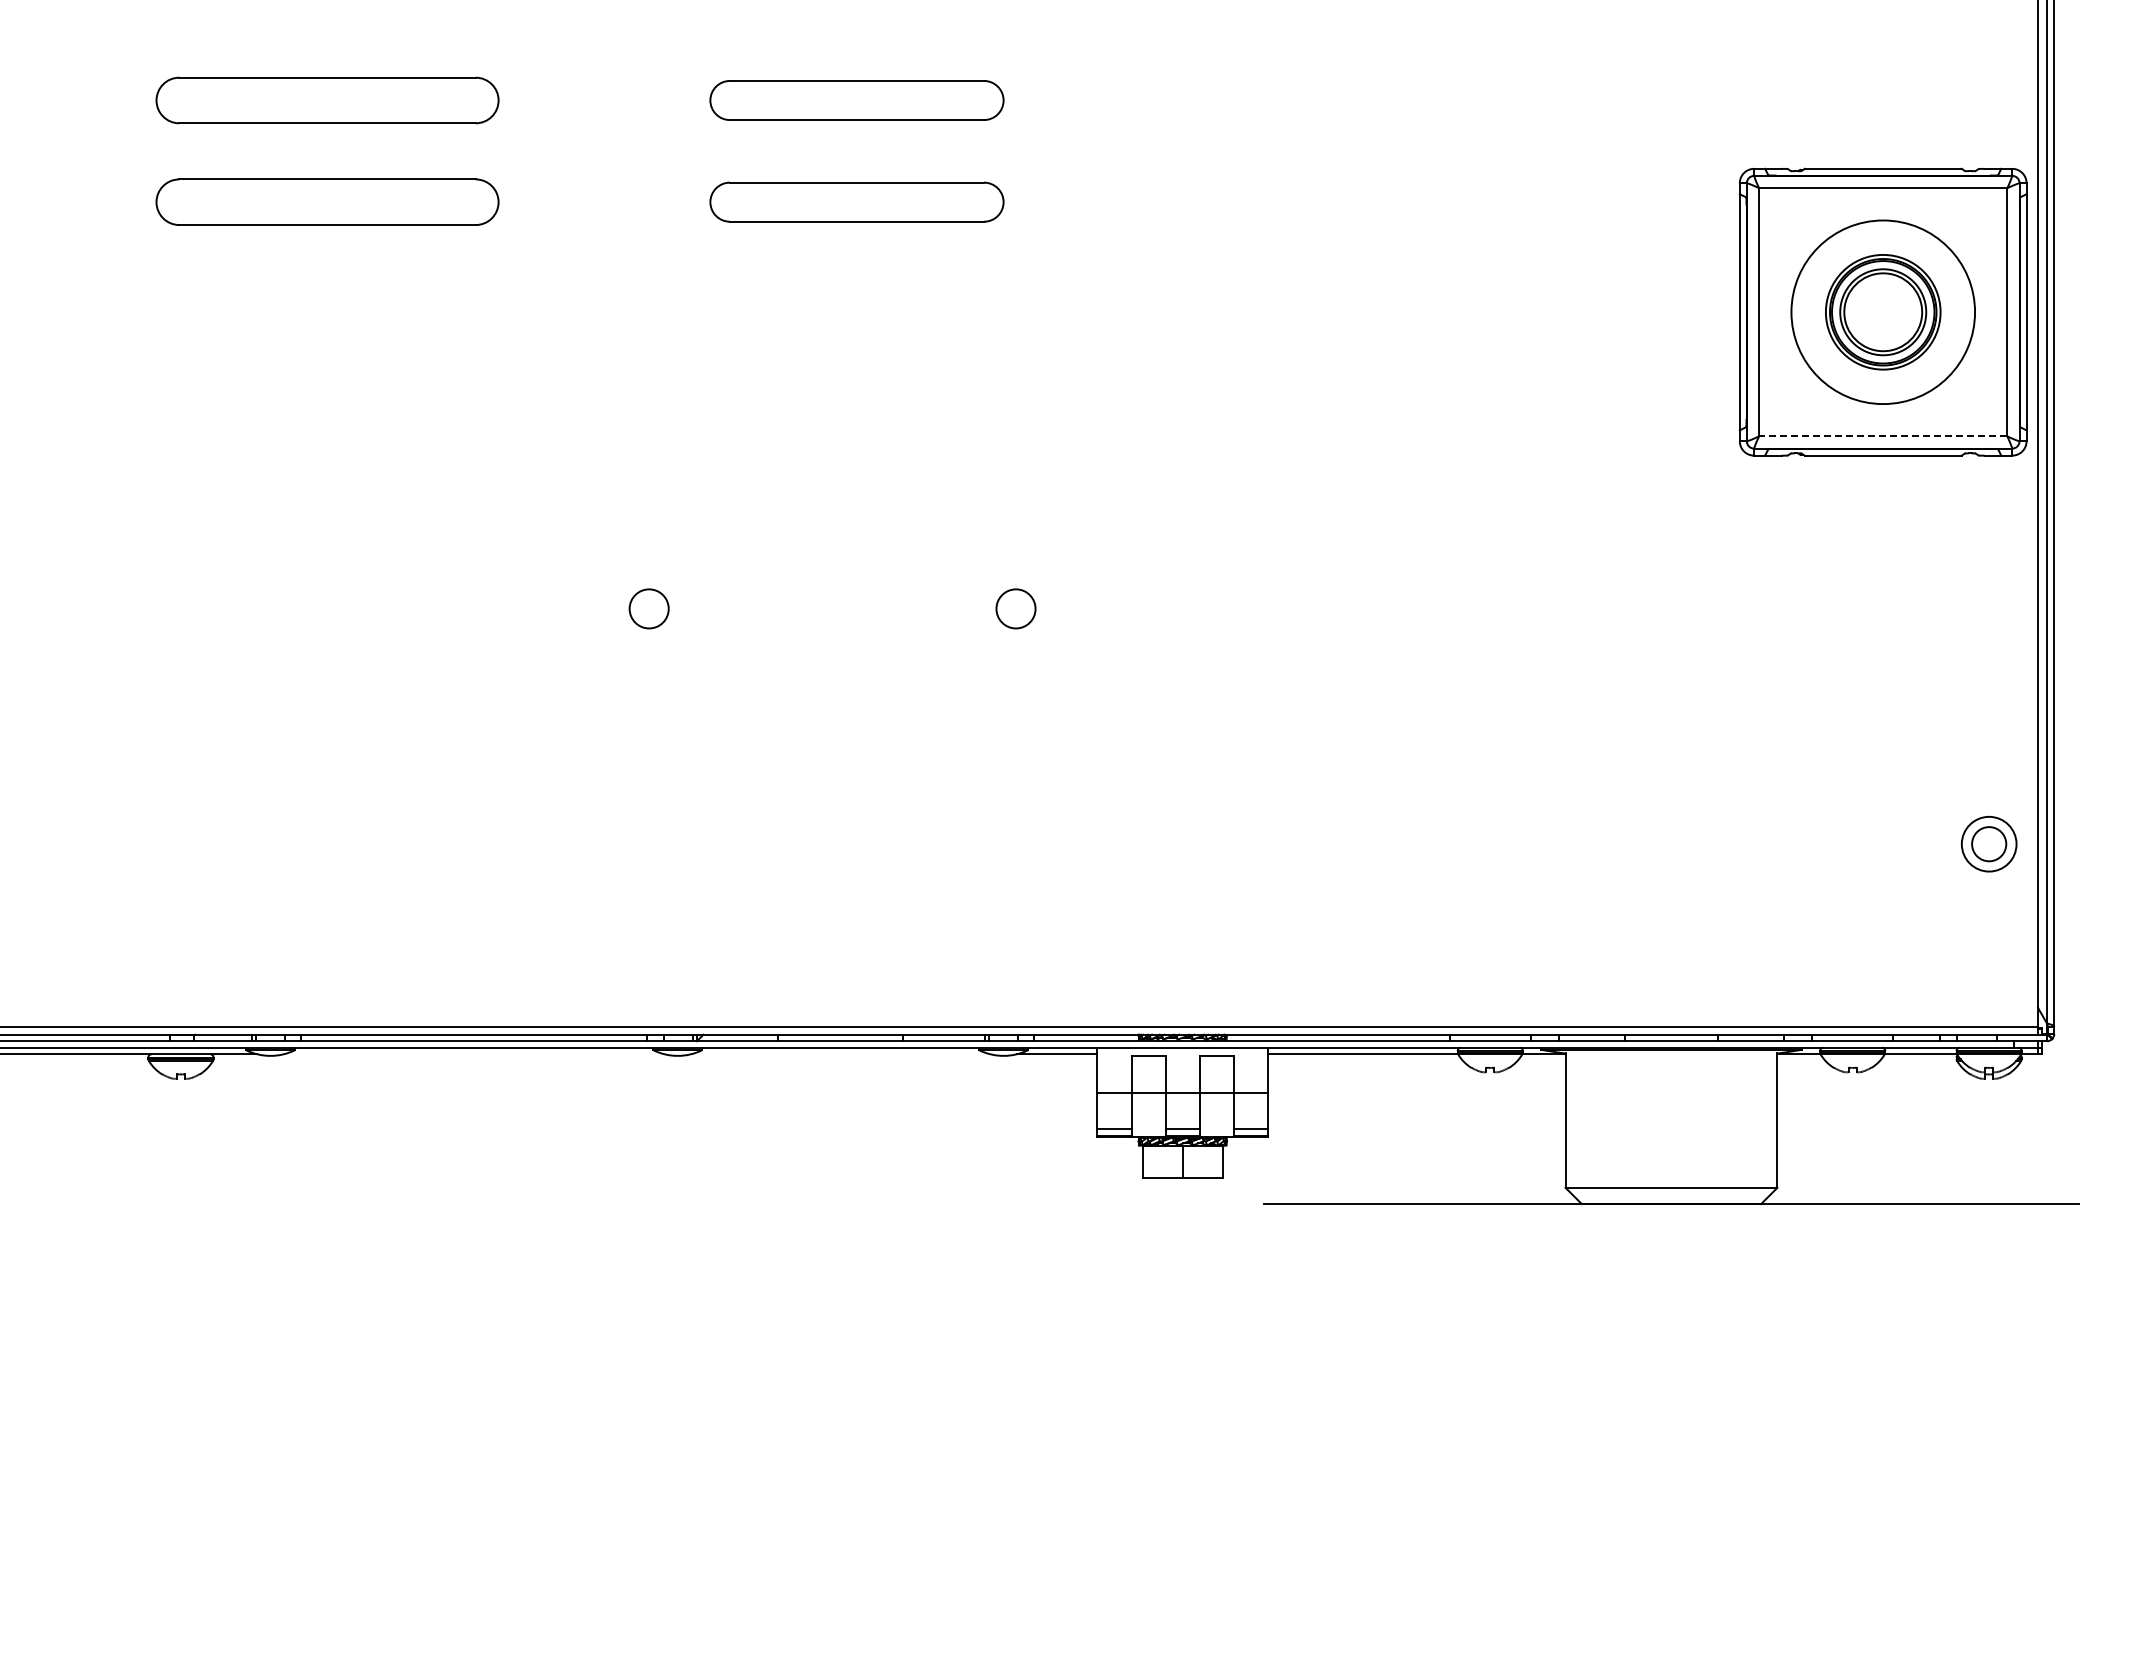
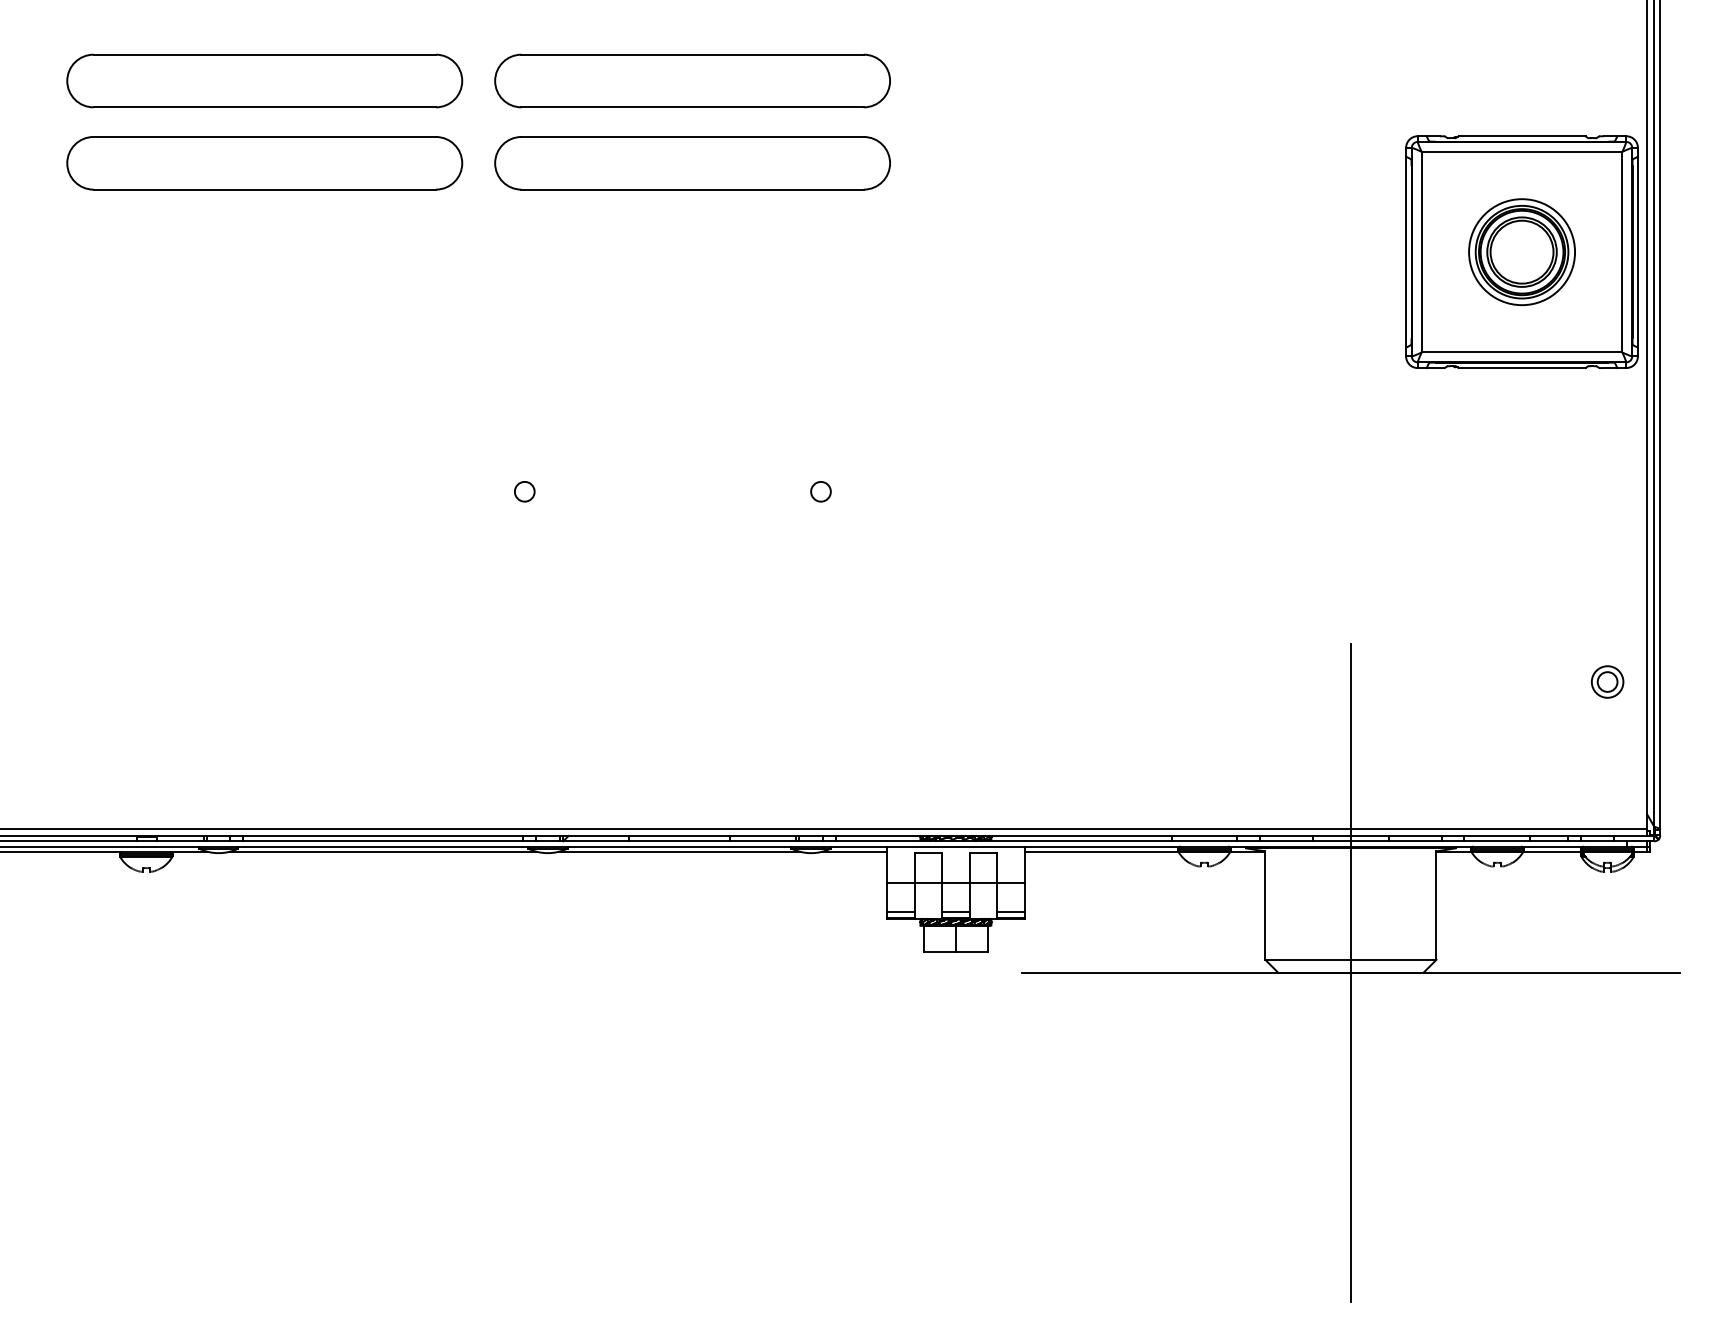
part: (327, 100) -> (264, 81), size x1.43
part: (856, 100) -> (692, 81), size x1.67
part: (327, 201) -> (264, 162), size x1.43
part: (856, 201) -> (692, 162), size x1.67
circle: (1882, 311) -> (1521, 251), size x0.71
line: (1882, 436) -> (1521, 352), dashed -> solid
circle: (649, 608) -> (524, 491), size x0.62
circle: (1015, 608) -> (820, 491), size x0.62
part: (1988, 843) -> (1607, 681), size x0.71
line: (473, 1054) -> (382, 852), added
line: (840, 1054) -> (679, 852), added
line: (1671, 1203) -> (1350, 972), added

